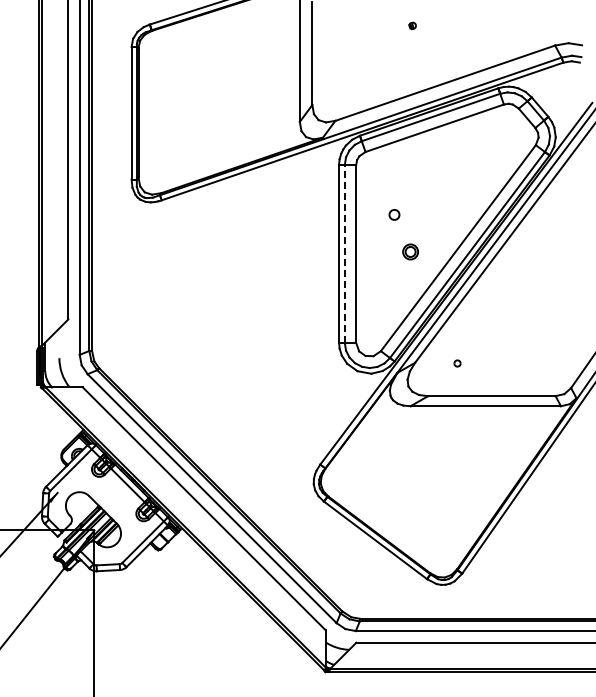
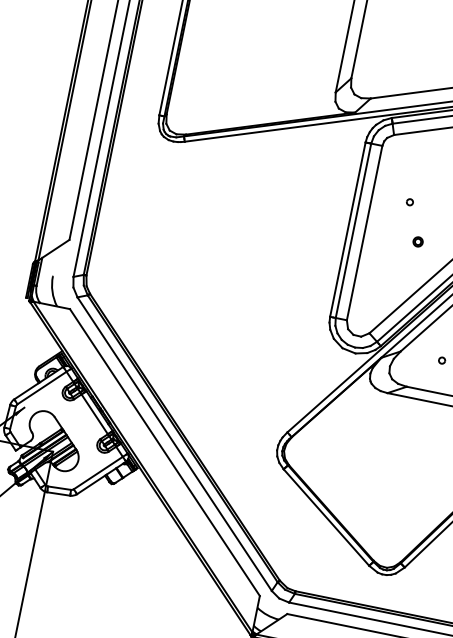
part: (394, 214) -> (410, 202), size x0.62
part: (409, 251) -> (417, 241), size x0.62
line: (344, 253) -> (353, 230), dashed -> solid

